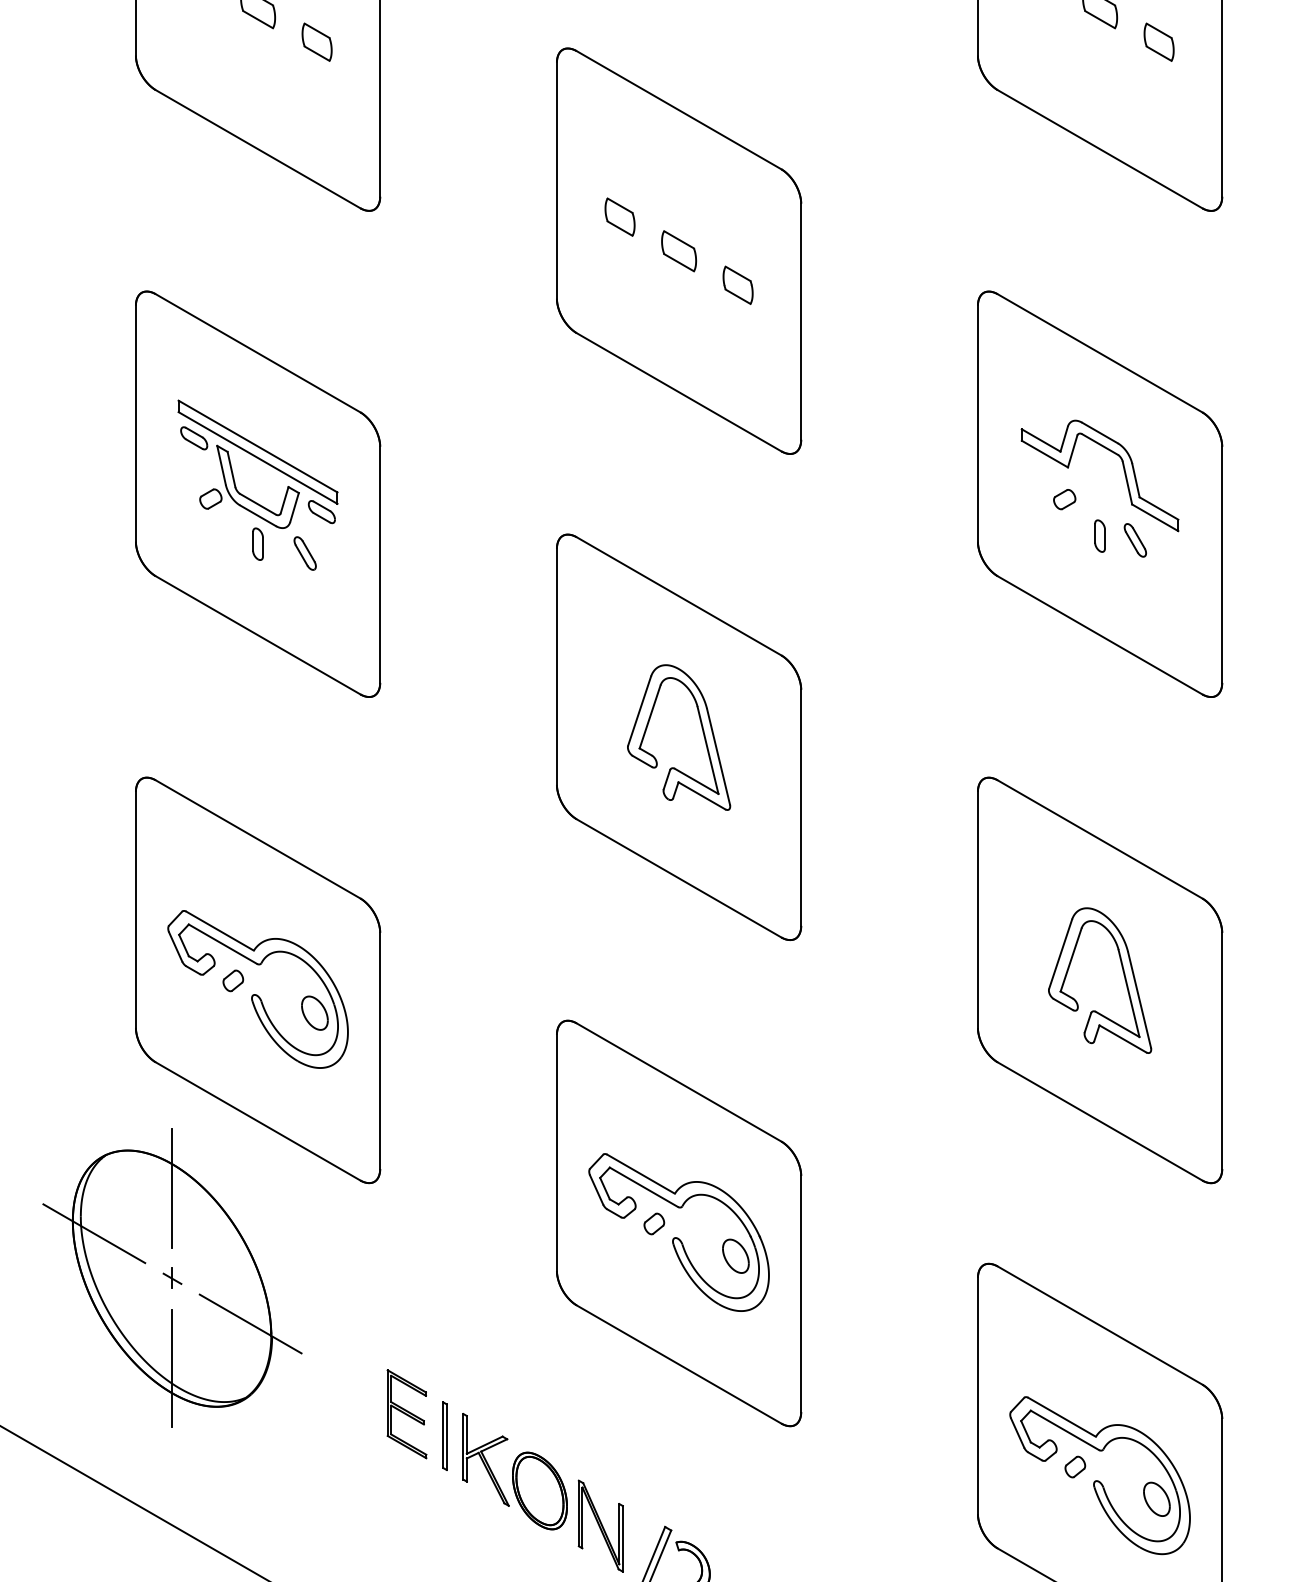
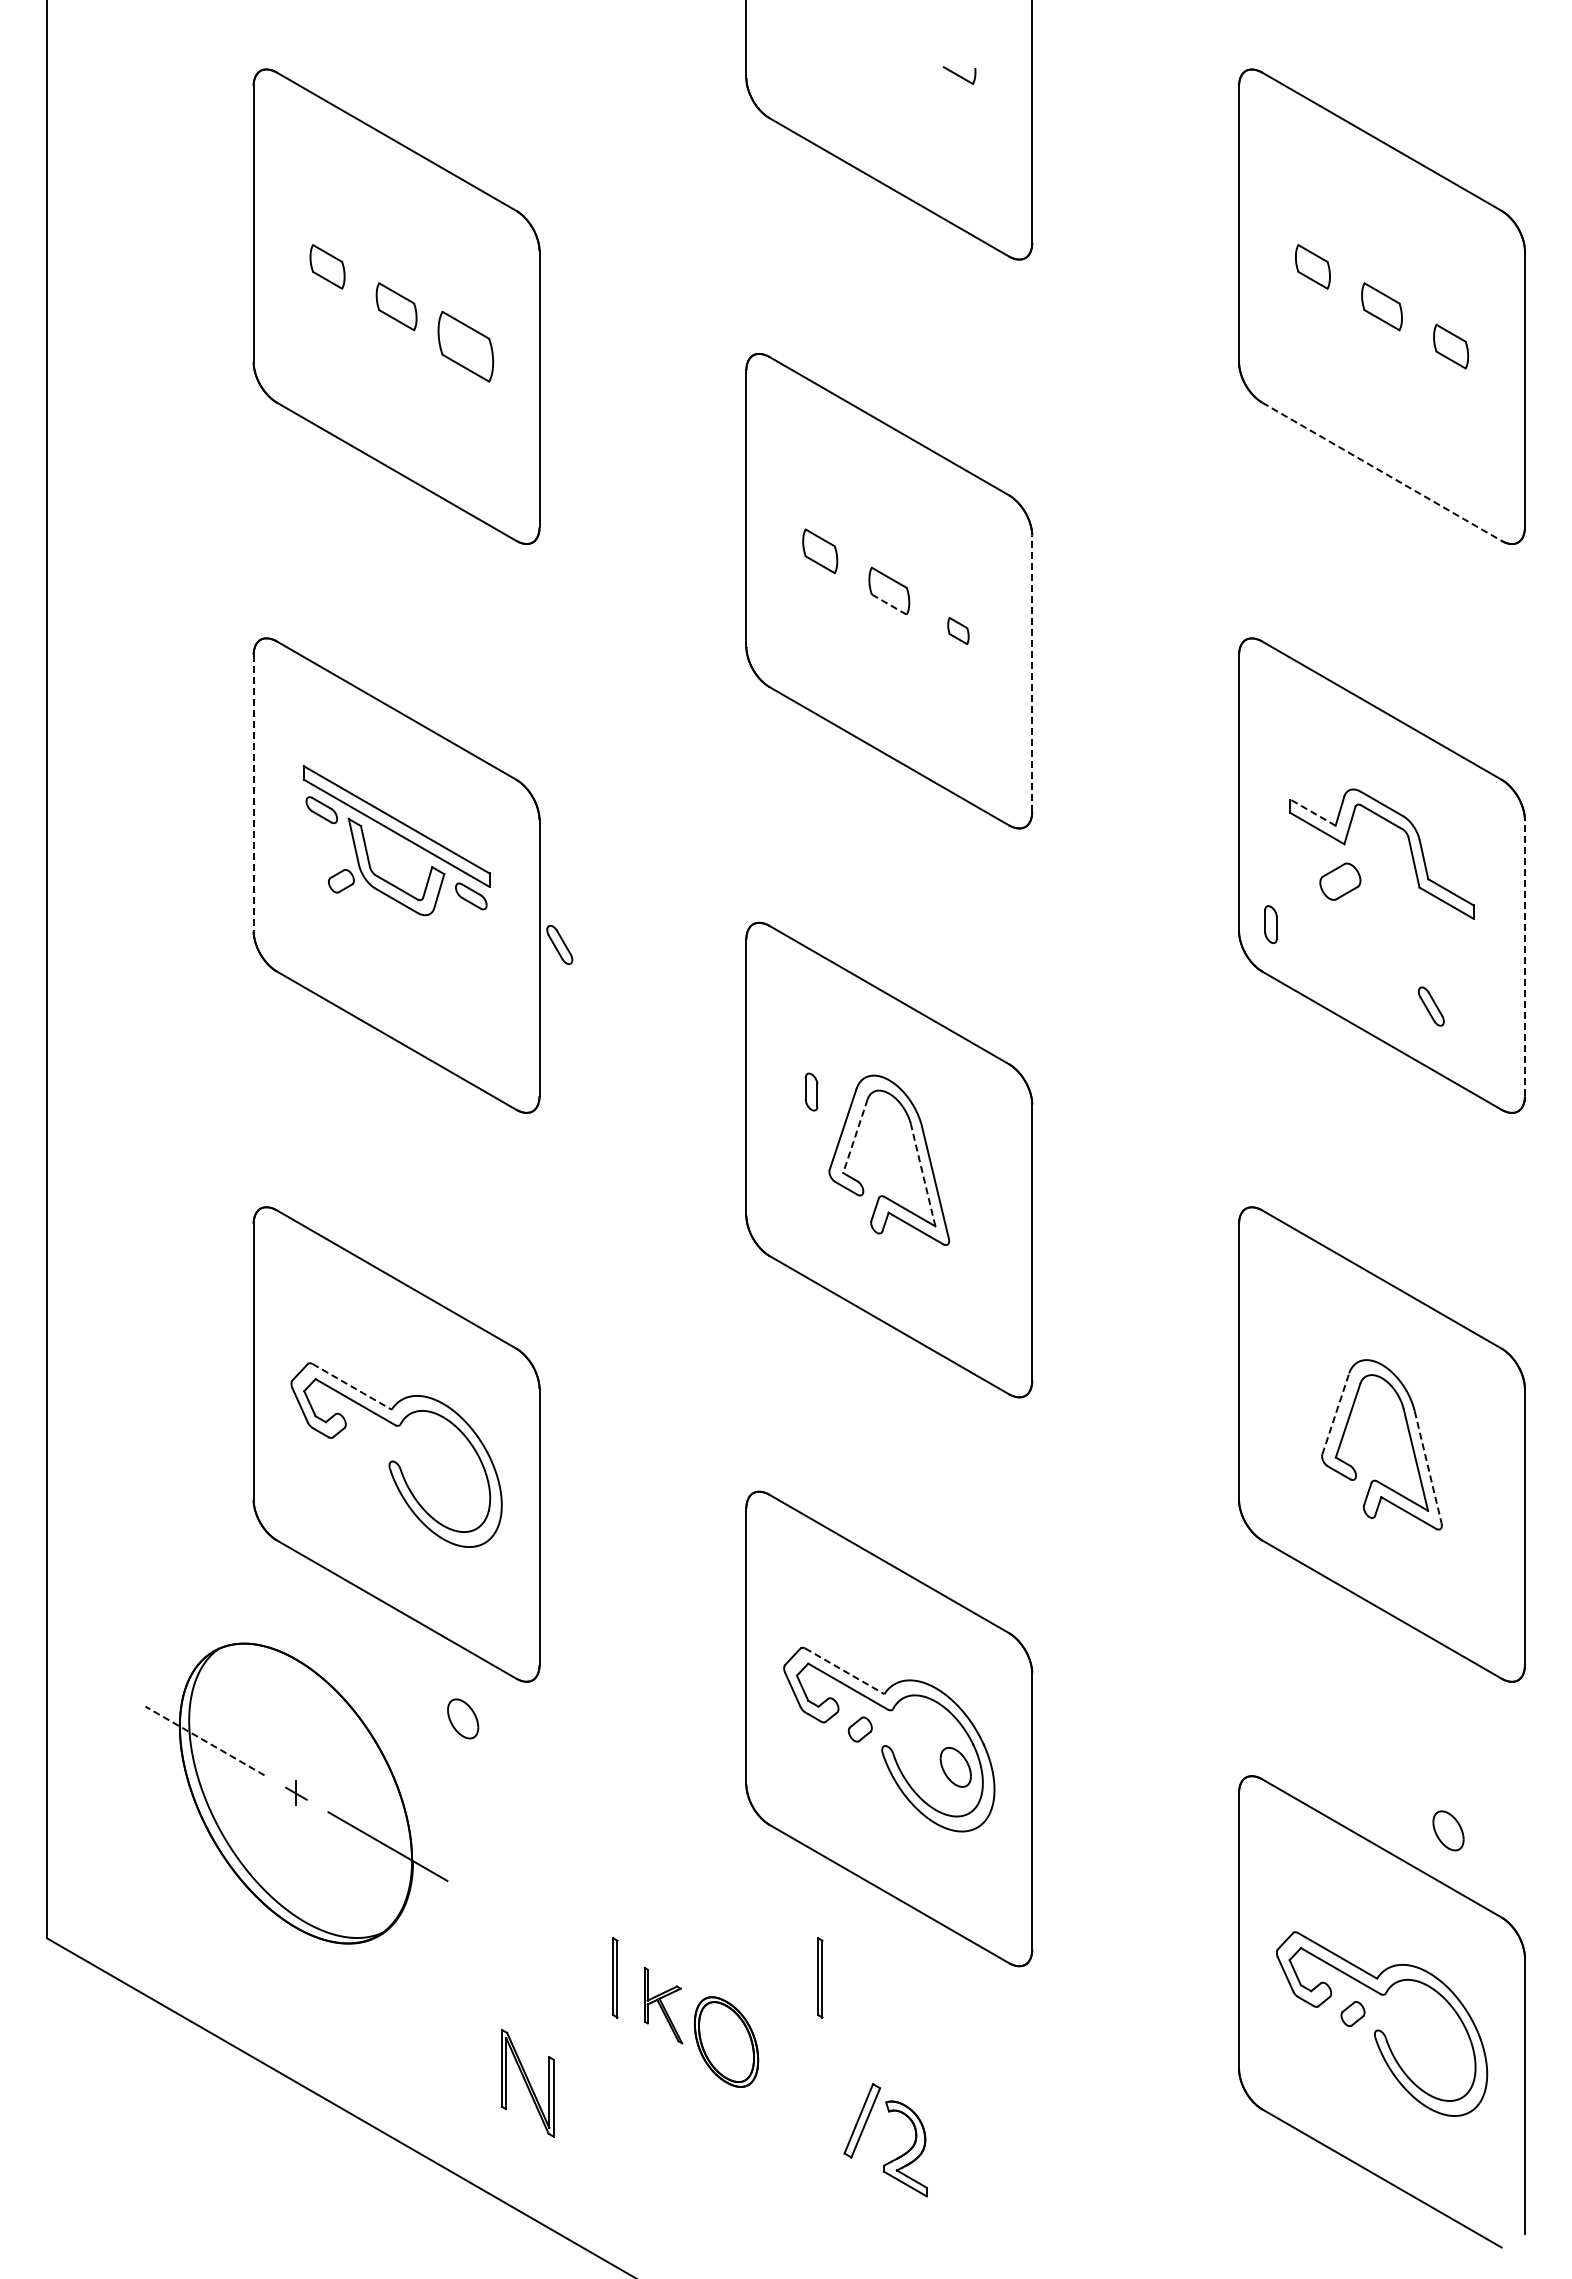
part: (316, 42) -> (465, 346), size x1.6
line: (1100, 149) -> (1382, 472), solid -> dashed
line: (679, 262) -> (889, 604), solid -> dashed
part: (738, 284) -> (958, 630), size x0.6
line: (801, 321) -> (1032, 673), solid -> dashed
line: (135, 424) -> (253, 793), solid -> dashed
line: (1040, 440) -> (1312, 812), solid -> dashed
part: (1064, 499) -> (1340, 881), size x1.6
part: (1099, 536) -> (1270, 924), moved
part: (1134, 540) -> (1430, 1006), moved
part: (257, 543) -> (811, 1091), moved
part: (304, 553) -> (559, 944), moved
line: (1221, 564) -> (1524, 957), solid -> dashed
line: (650, 717) -> (855, 1136), solid -> dashed
line: (708, 749) -> (923, 1174), solid -> dashed
line: (220, 930) -> (352, 1386), solid -> dashed
line: (1060, 953) -> (1335, 1413), solid -> dashed
part: (233, 981) -> (367, 1445), removed
line: (1139, 1000) -> (1428, 1467), solid -> dashed
part: (315, 1012) -> (463, 1718), moved
line: (640, 1174) -> (844, 1671), solid -> dashed
line: (171, 1188) -> (295, 1687), removed
line: (93, 1233) -> (204, 1740), solid -> dashed
line: (171, 1368) -> (295, 1898), removed
part: (406, 1413) -> (570, 1951), removed
part: (620, 1435) -> (820, 1977), added
part: (486, 1459) -> (663, 2005), size x0.7
part: (1156, 1499) -> (1448, 1830), moved
part: (600, 1526) -> (527, 2083), moved

